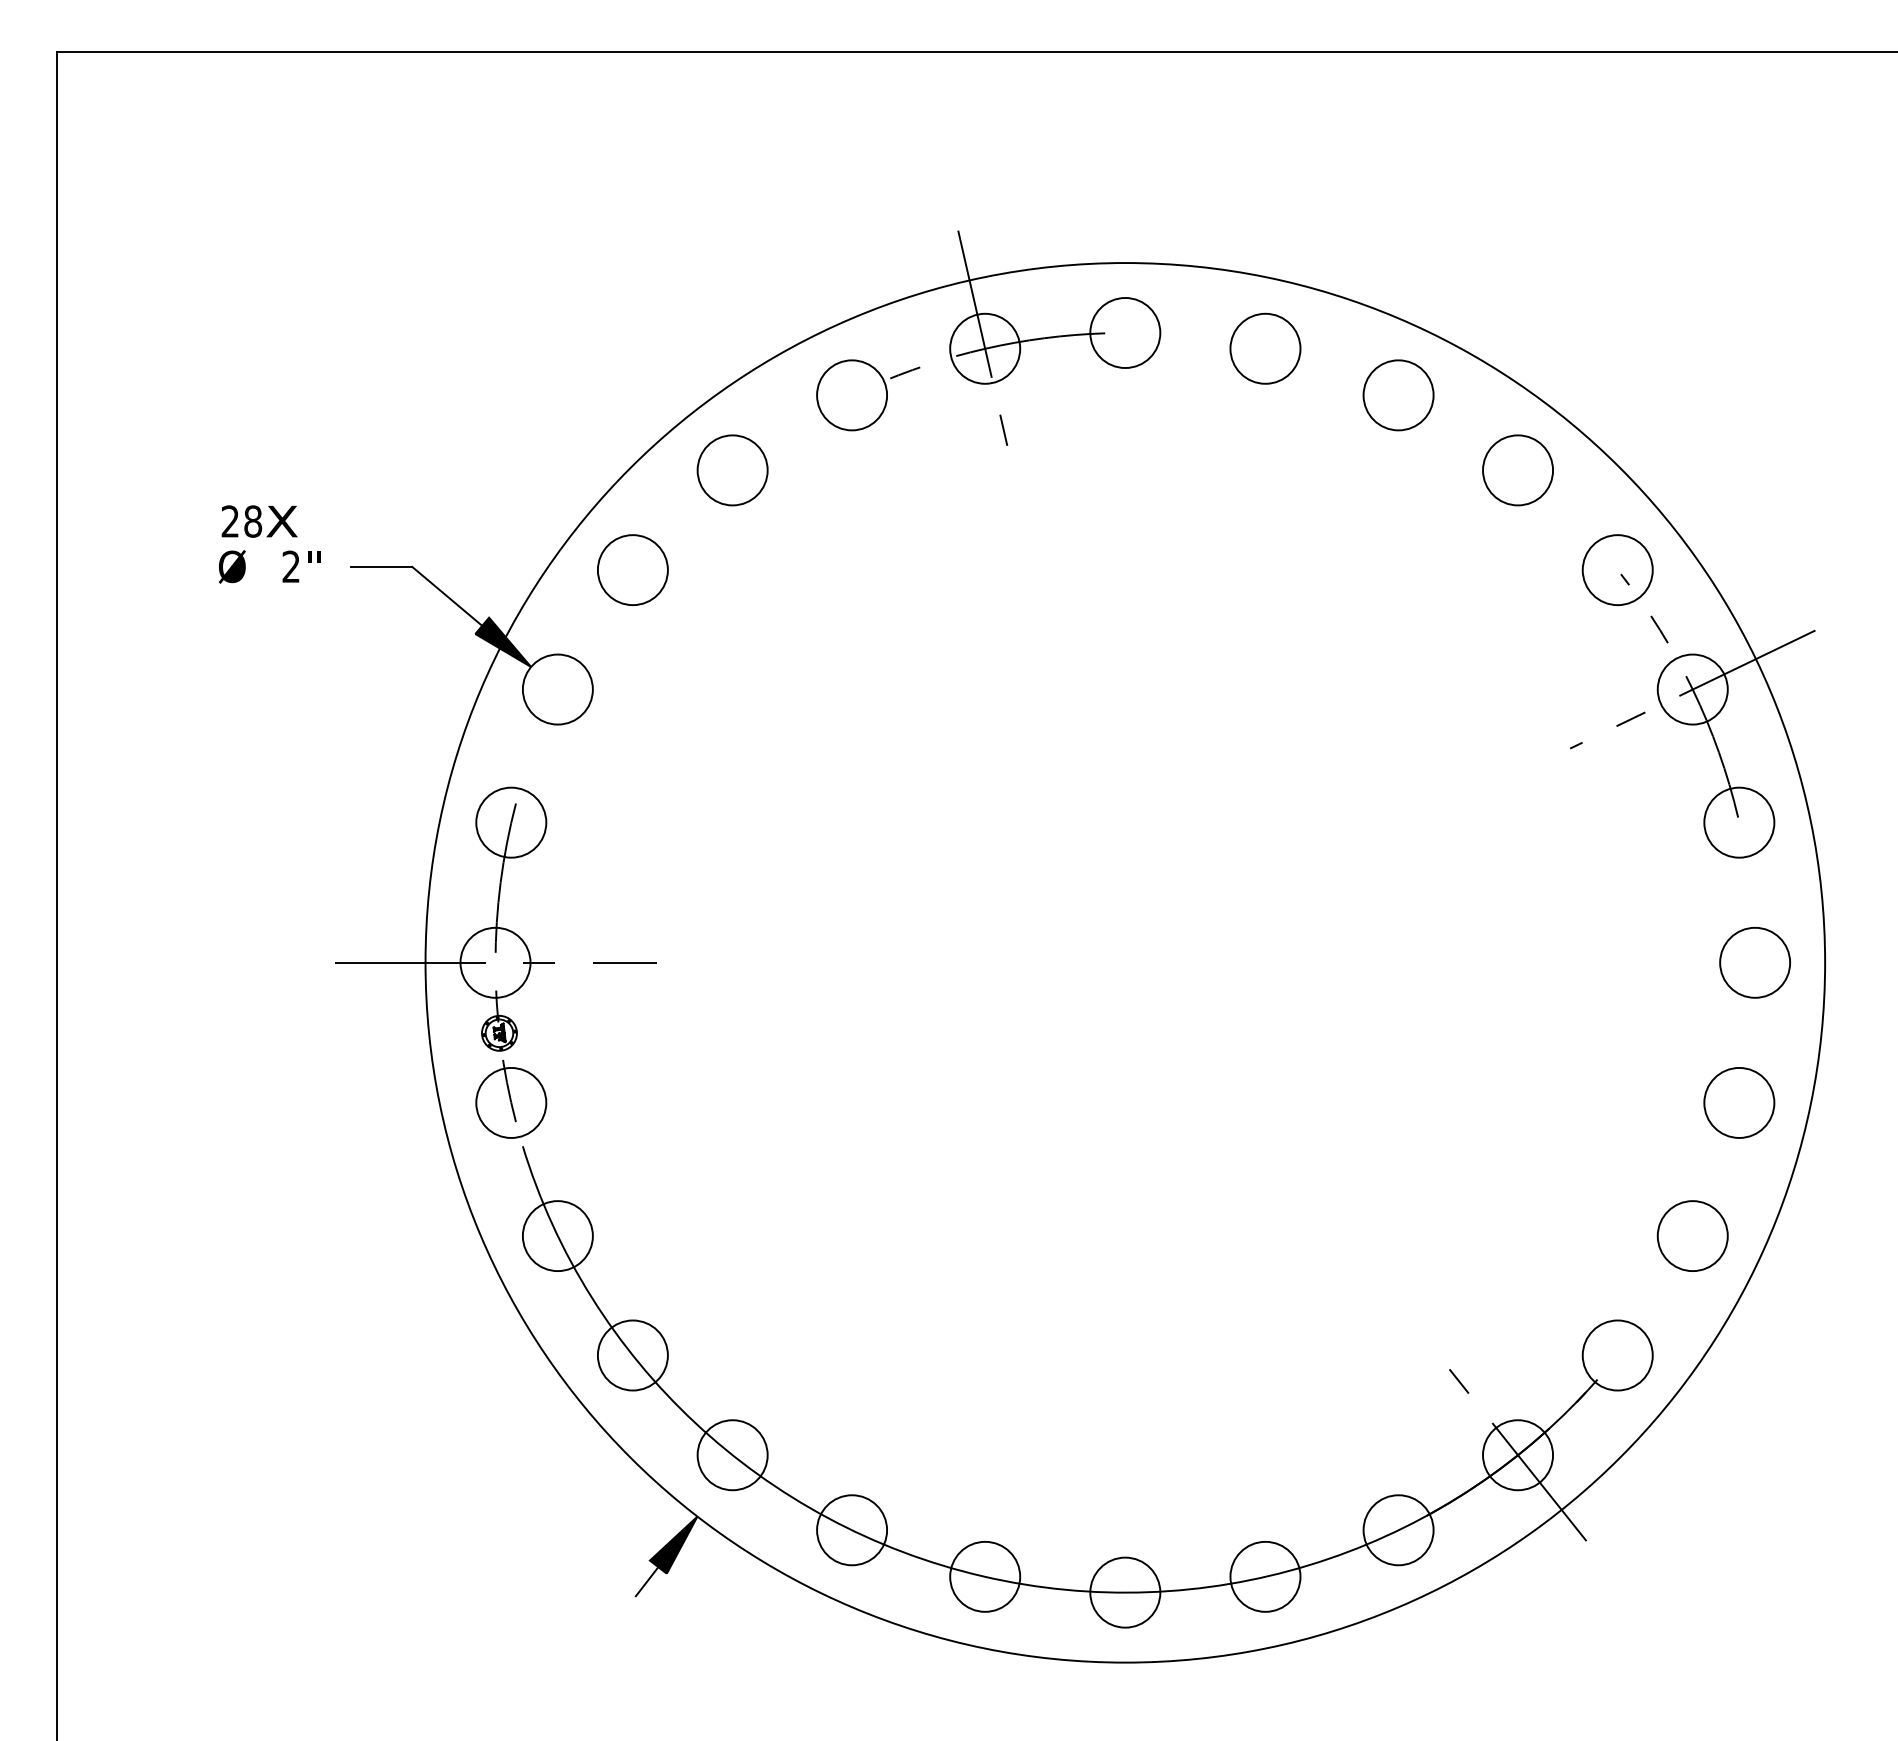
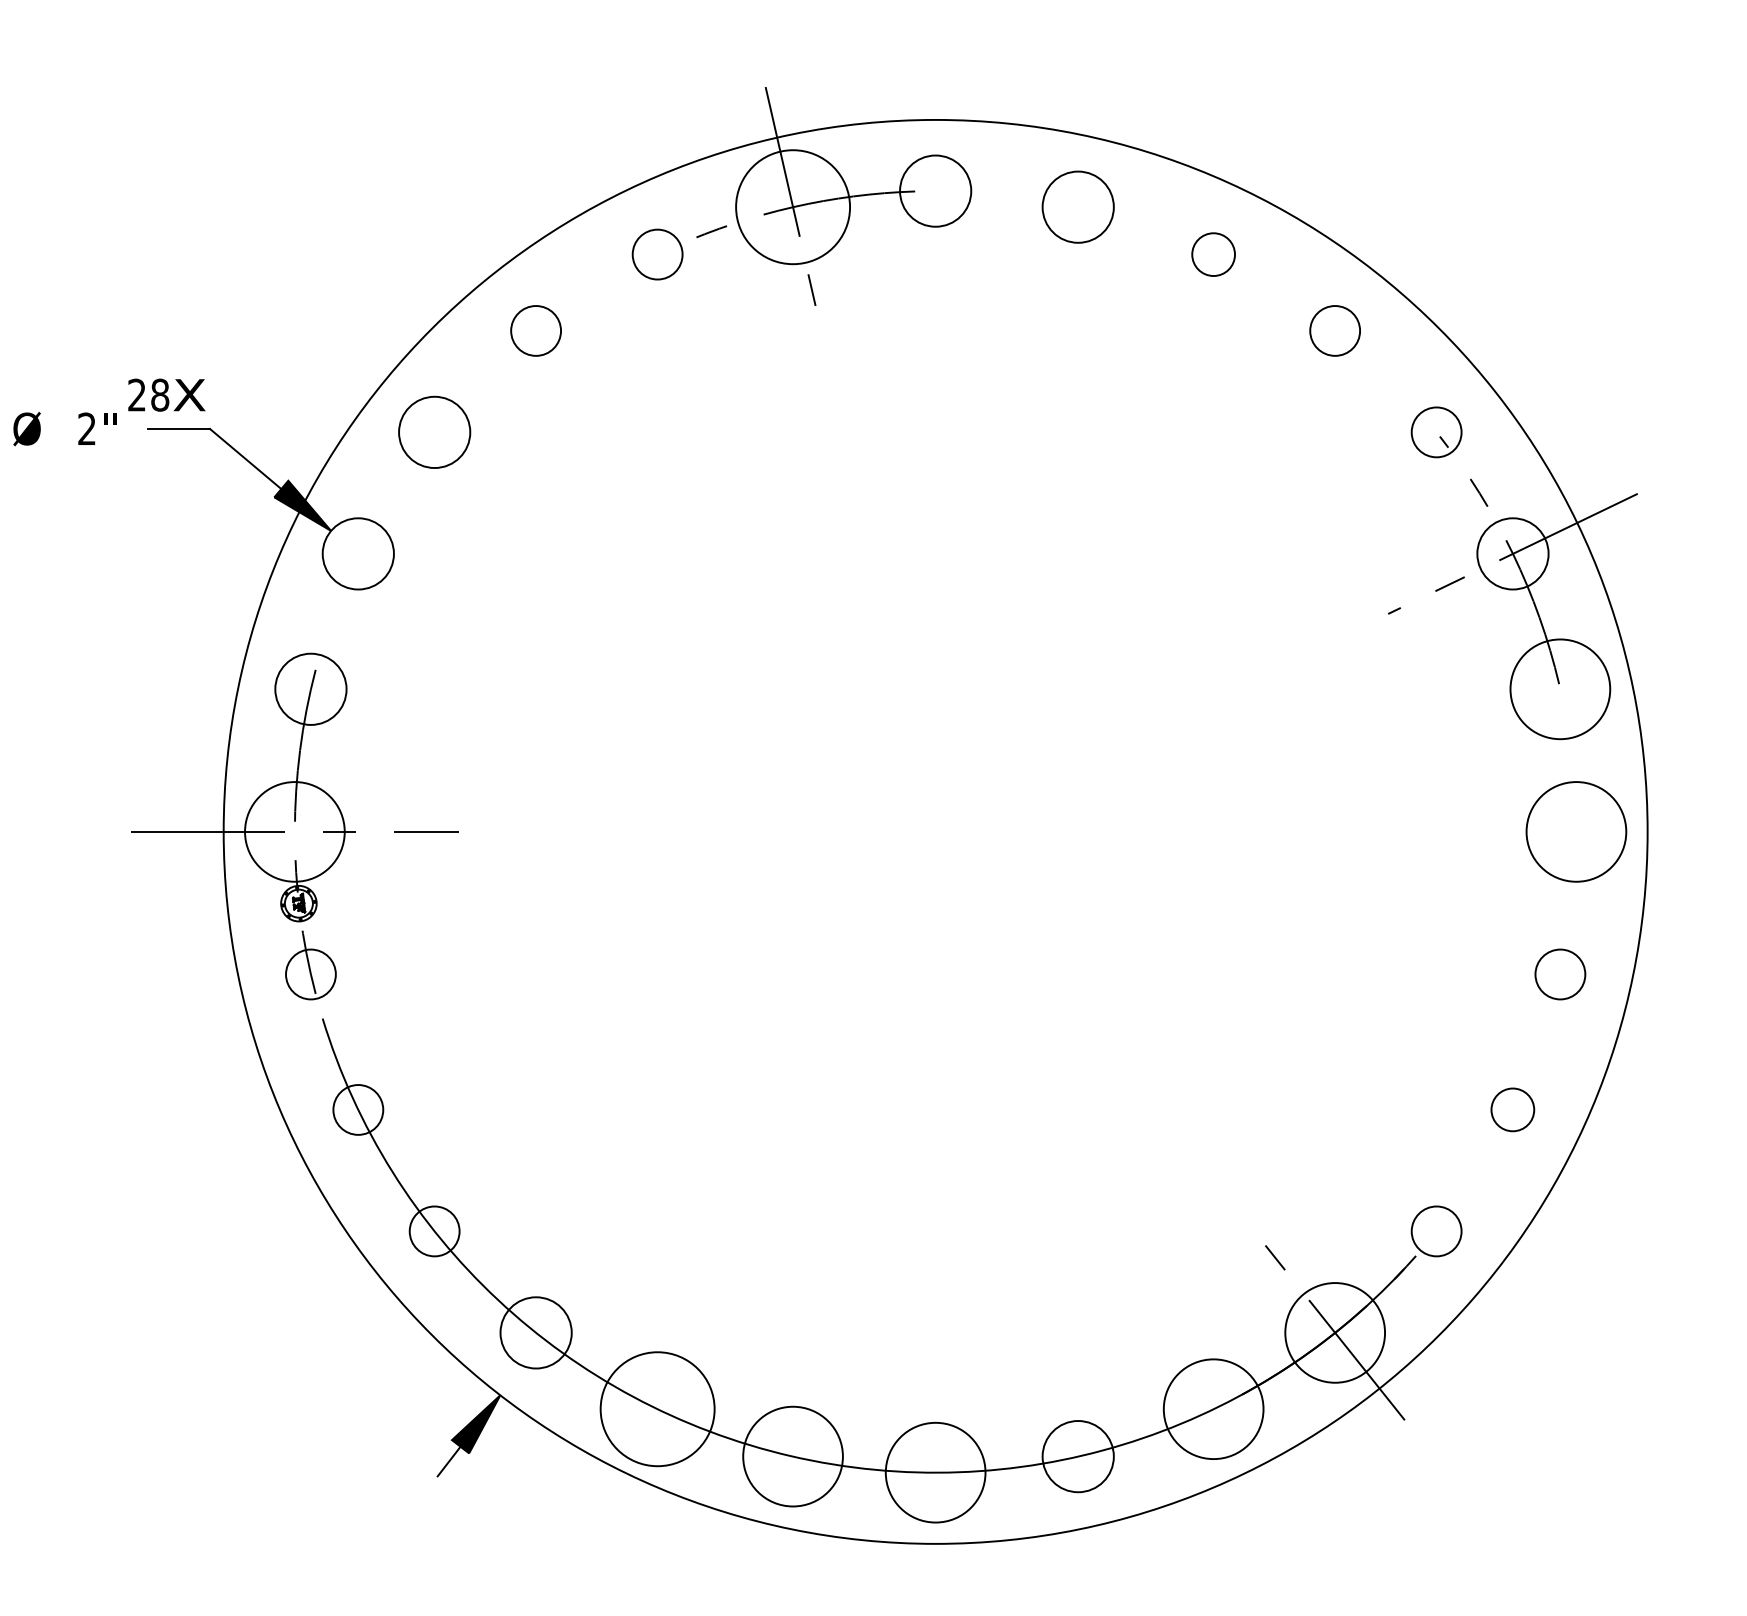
circle: (985, 348) -> (793, 206), size x1.6
circle: (852, 395) -> (658, 254), size x0.7
circle: (1398, 395) -> (1213, 254), size x0.6
circle: (732, 470) -> (535, 331), size x0.7
circle: (1517, 470) -> (1334, 331), size x0.7
text: (259, 521) -> (166, 395), moved
circle: (1617, 570) -> (1436, 432), size x0.7
circle: (1739, 822) -> (1560, 689), size x1.4
circle: (495, 962) -> (294, 831), size x1.4
circle: (1755, 962) -> (1576, 831), size x1.4
circle: (511, 1102) -> (311, 974), size x0.7
circle: (1739, 1102) -> (1560, 974), size x0.7
circle: (1692, 1235) -> (1512, 1109), size x0.6
circle: (557, 1236) -> (357, 1110), size x0.7
circle: (632, 1355) -> (434, 1231), size x0.7
circle: (1617, 1355) -> (1436, 1231), size x0.7
circle: (1518, 1455) -> (1335, 1333), size x1.4
circle: (852, 1530) -> (658, 1409), size x1.6
circle: (1398, 1530) -> (1213, 1409), size x1.4
circle: (985, 1576) -> (793, 1456), size x1.4
circle: (1125, 1592) -> (935, 1472), size x1.4

